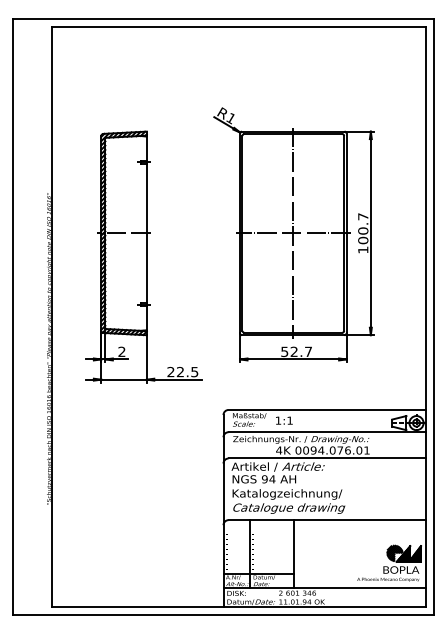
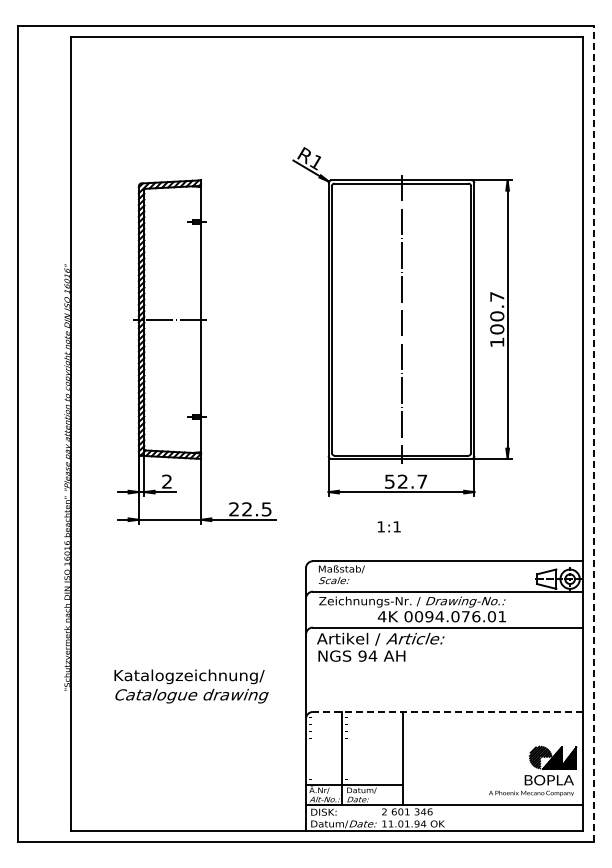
line: (293, 233) -> (401, 319), removed
line: (433, 317) -> (593, 434), solid -> dashed
text: (283, 420) -> (388, 526), moved
text: (288, 501) -> (191, 686), moved
line: (326, 519) -> (447, 711), solid -> dashed

